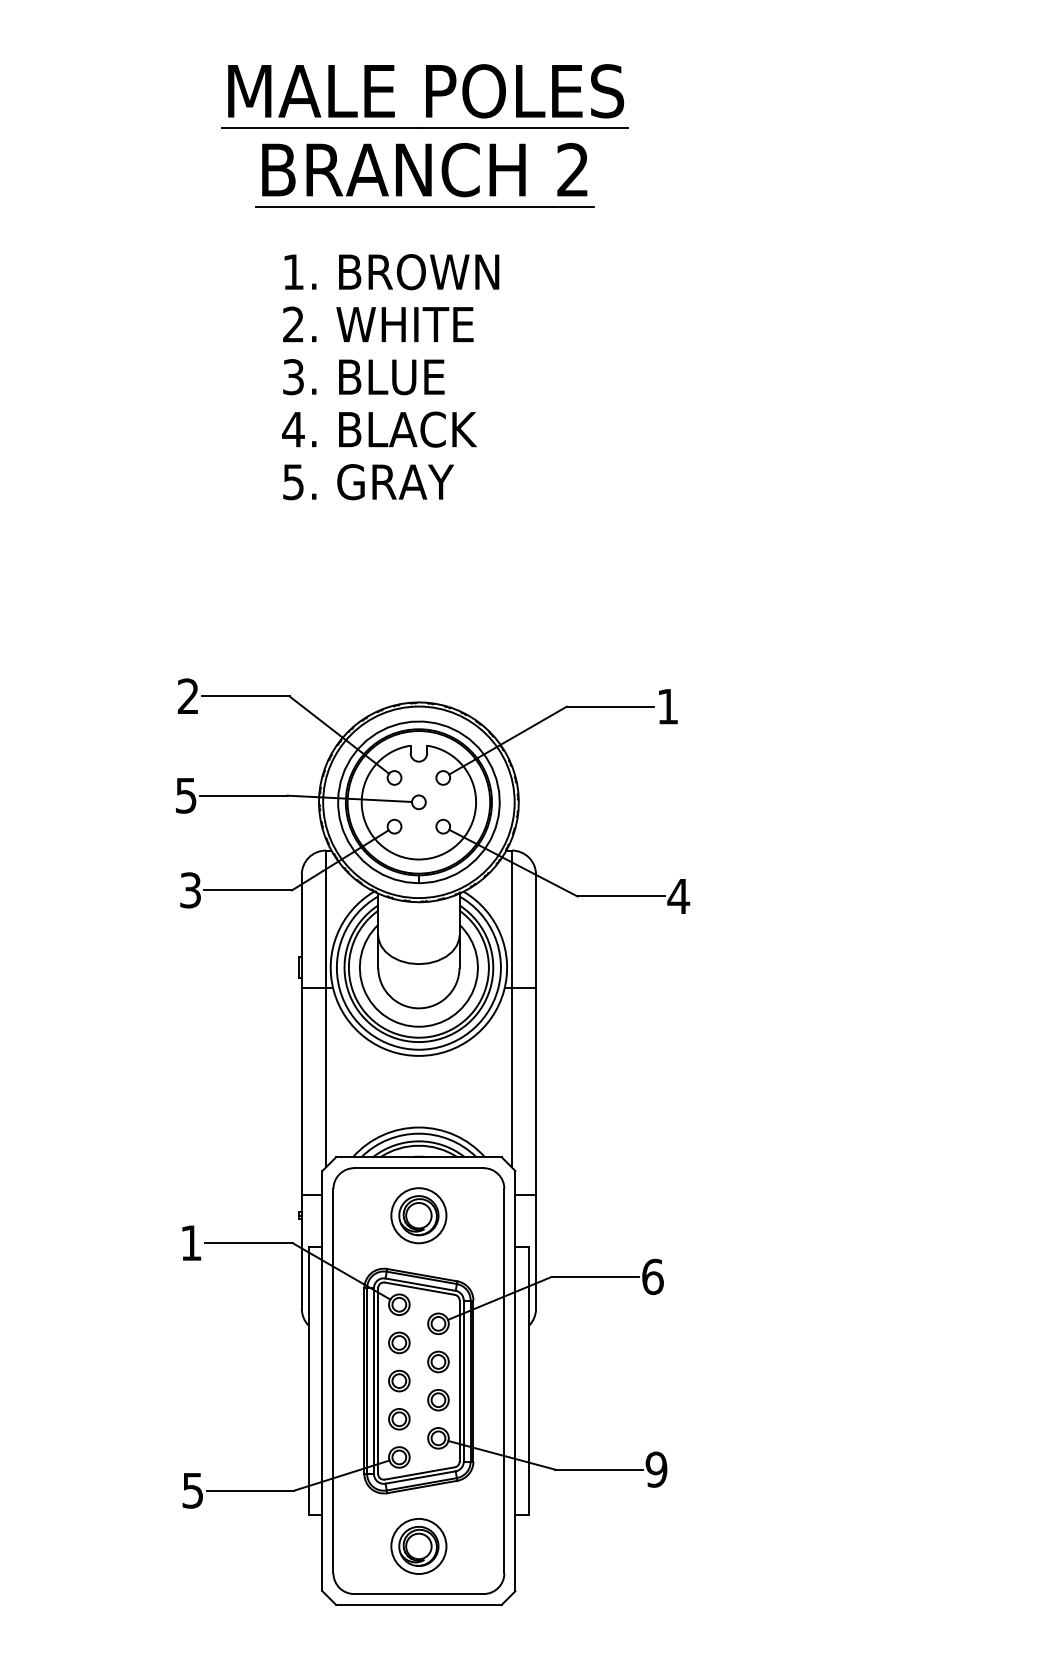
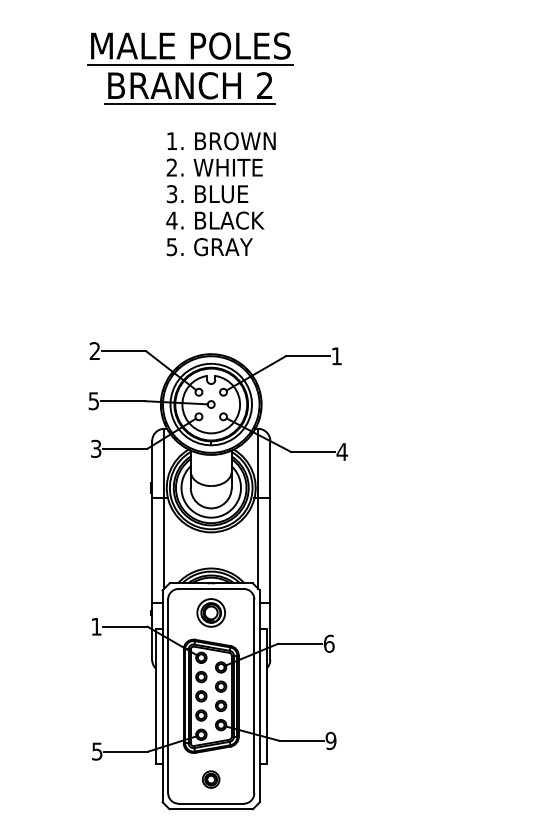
part: (425, 135) -> (190, 68), moved
text: (389, 377) -> (220, 194), moved
part: (417, 1546) -> (210, 779), size x0.6

